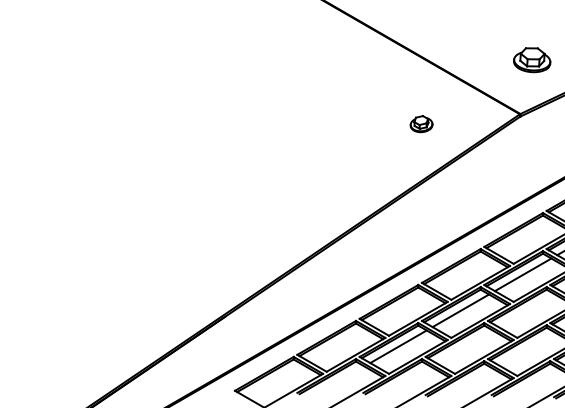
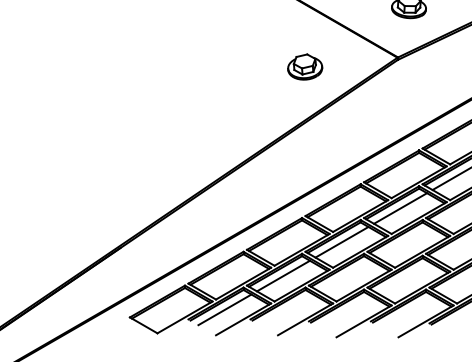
part: (421, 123) -> (305, 66), size x1.67
line: (335, 382) -> (224, 309), added

